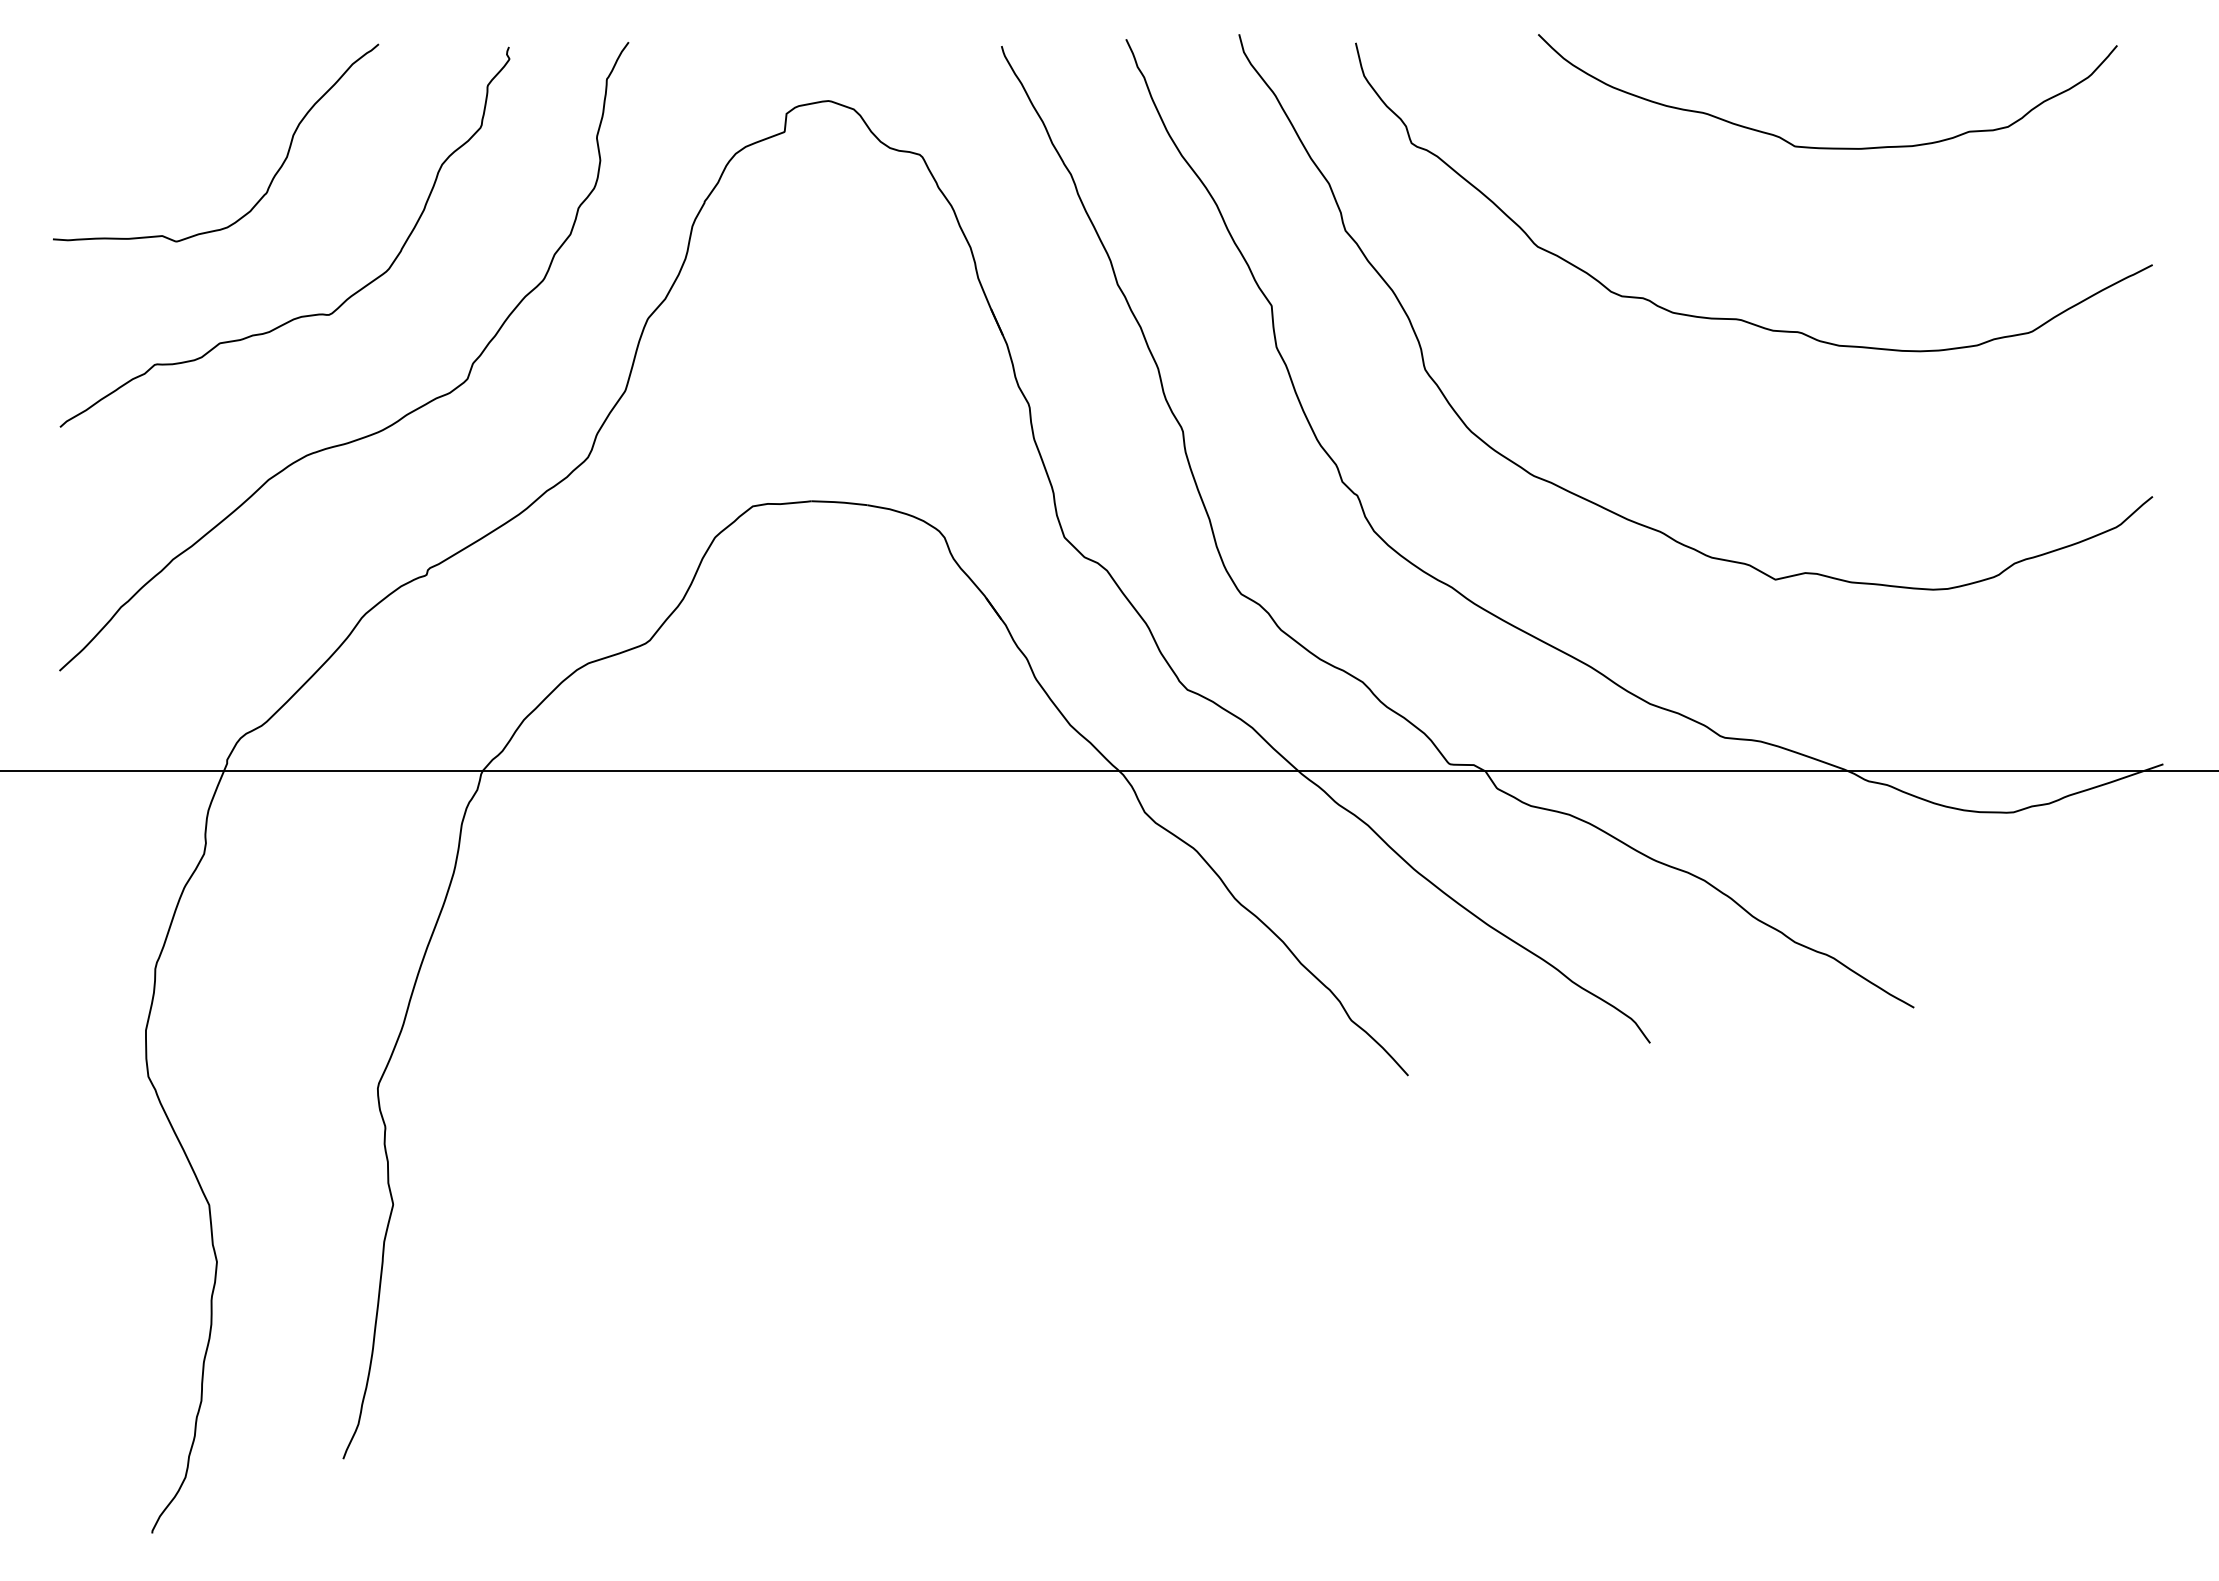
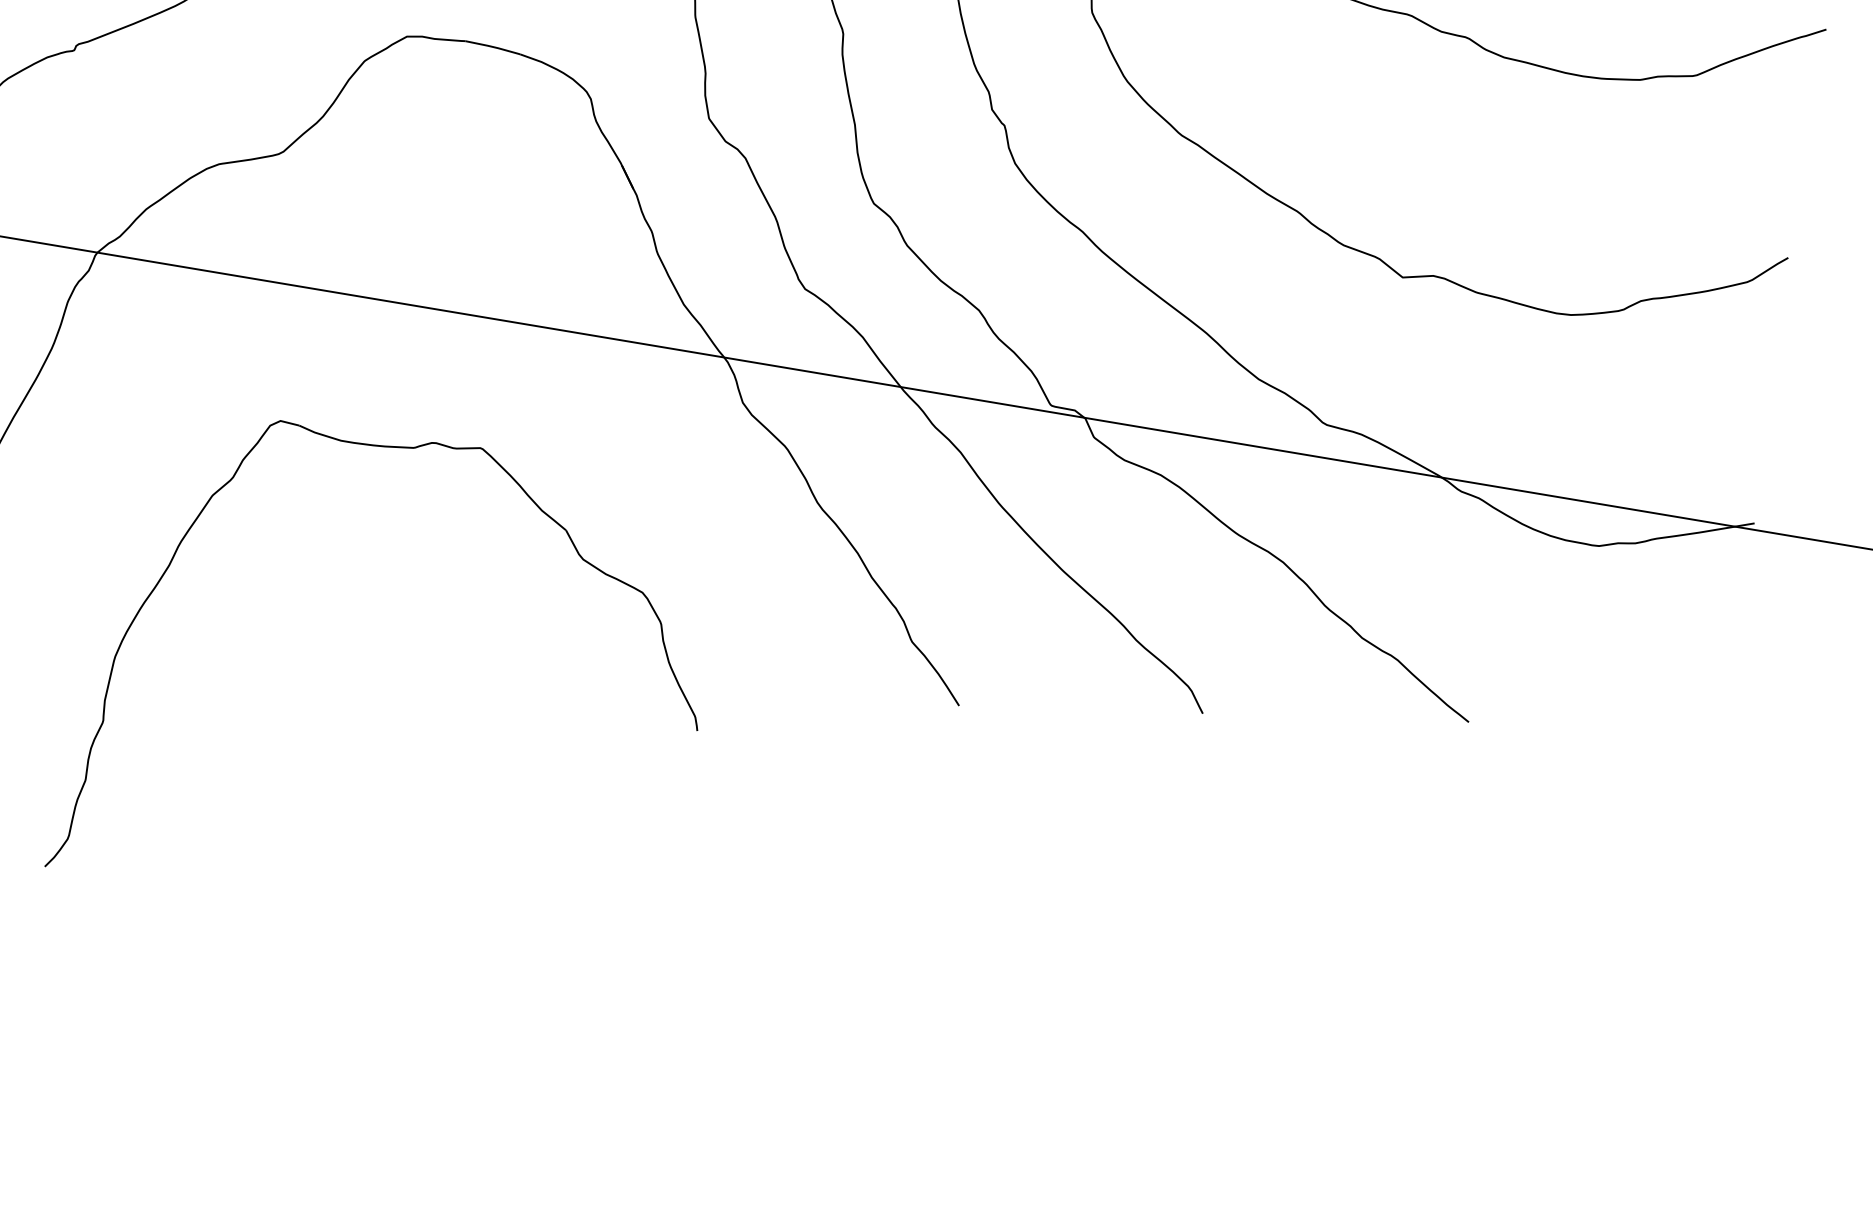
part: (1004, 986) -> (575, 551), added

